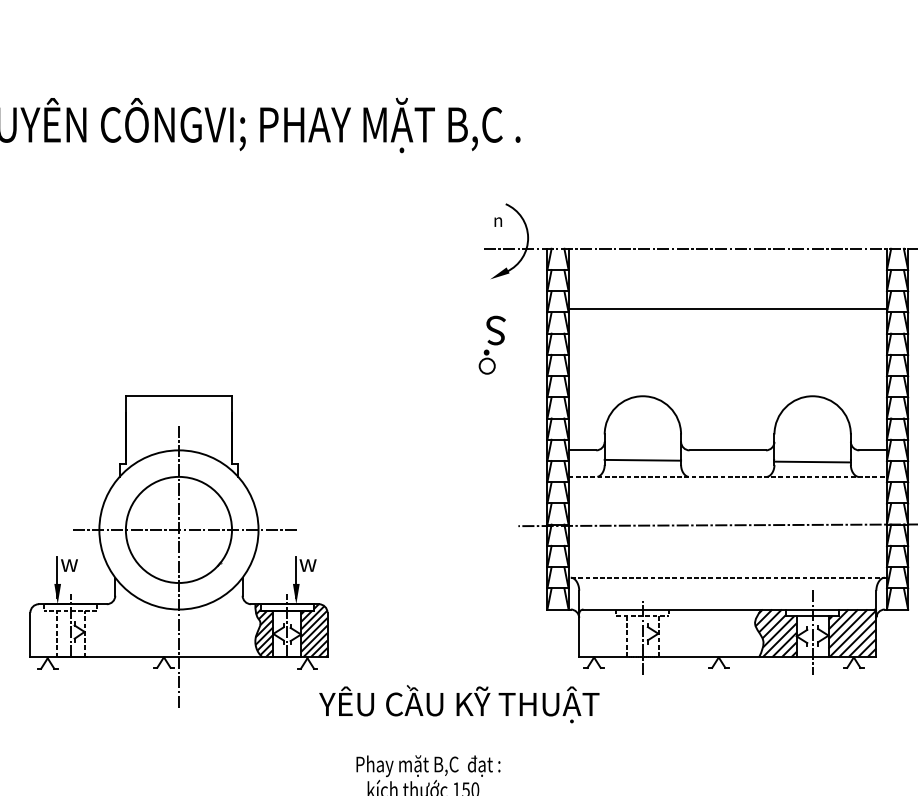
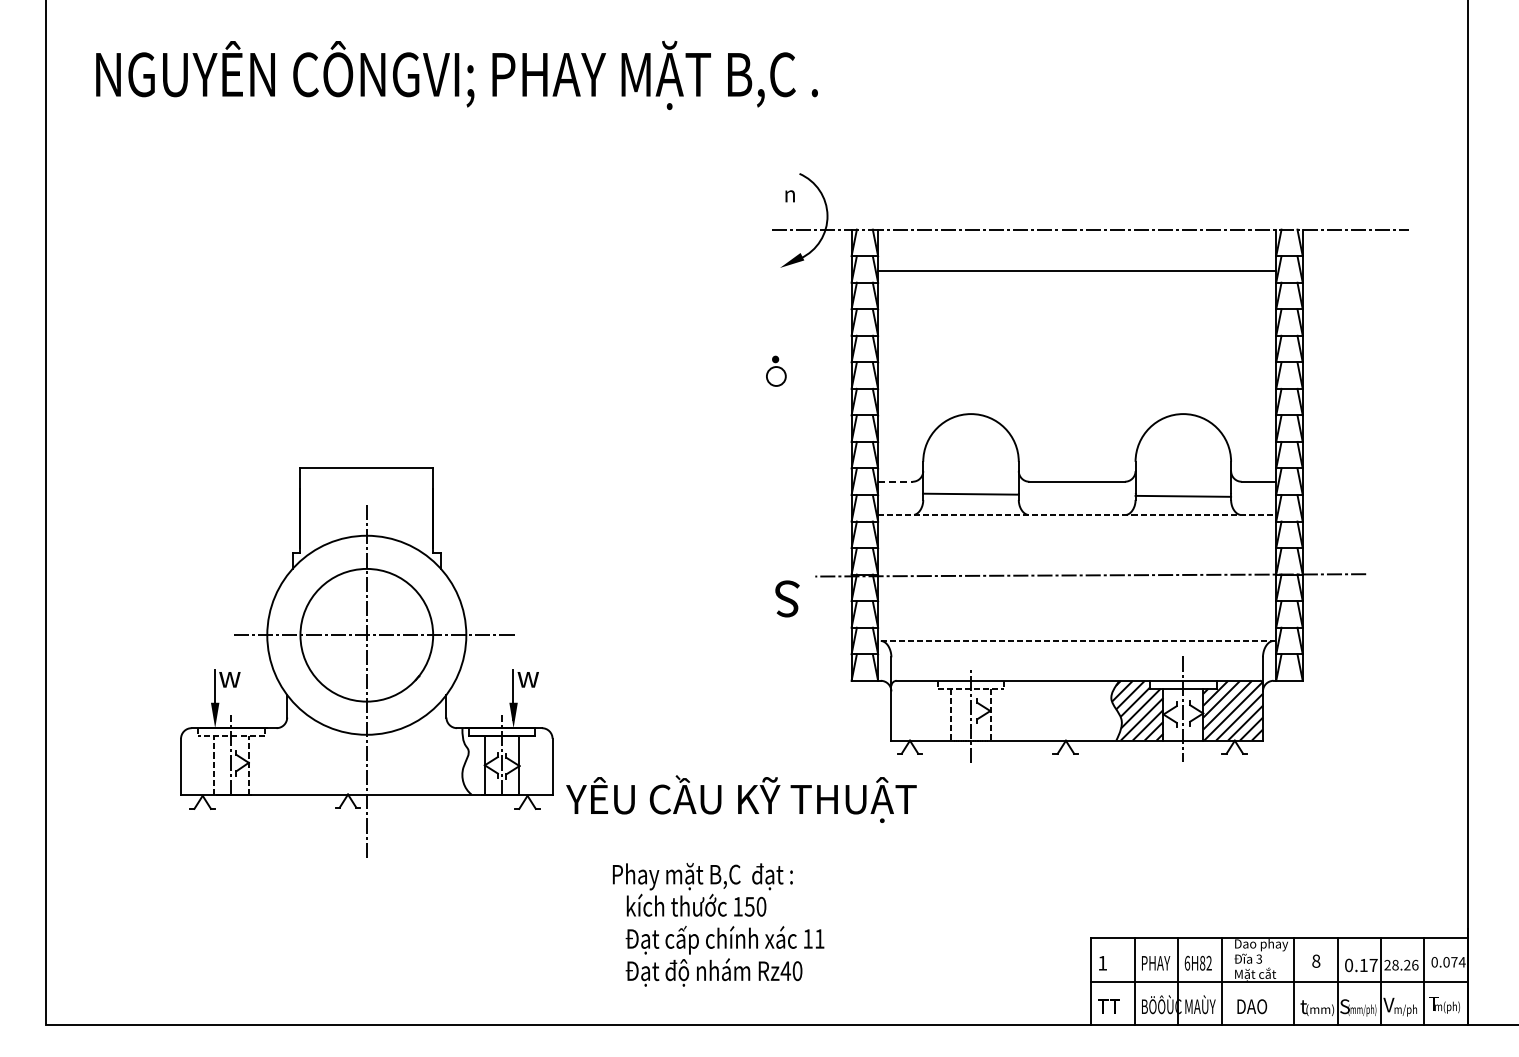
line: (728, 309) -> (1077, 271), moved
text: (496, 330) -> (787, 598), moved
line: (582, 450) -> (895, 481), solid -> dashed
part: (178, 551) -> (366, 662), moved

